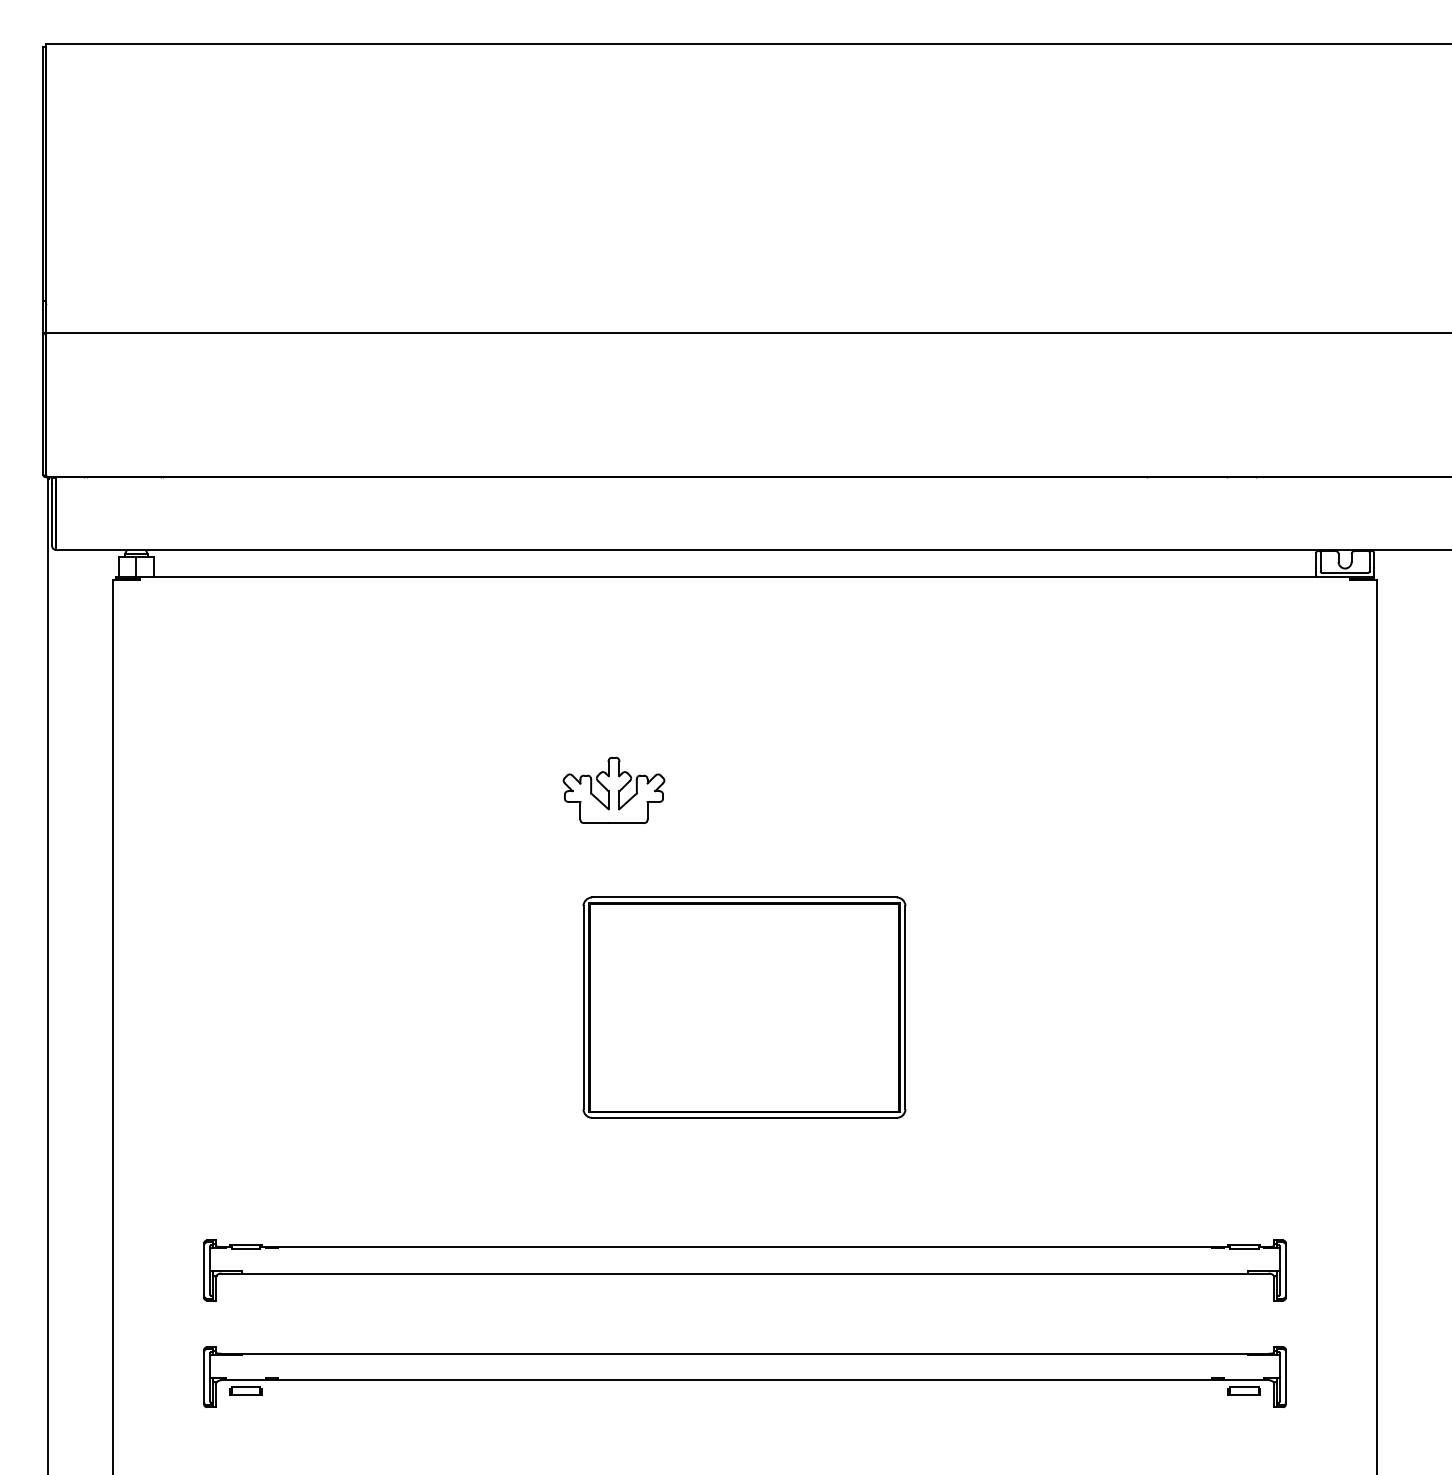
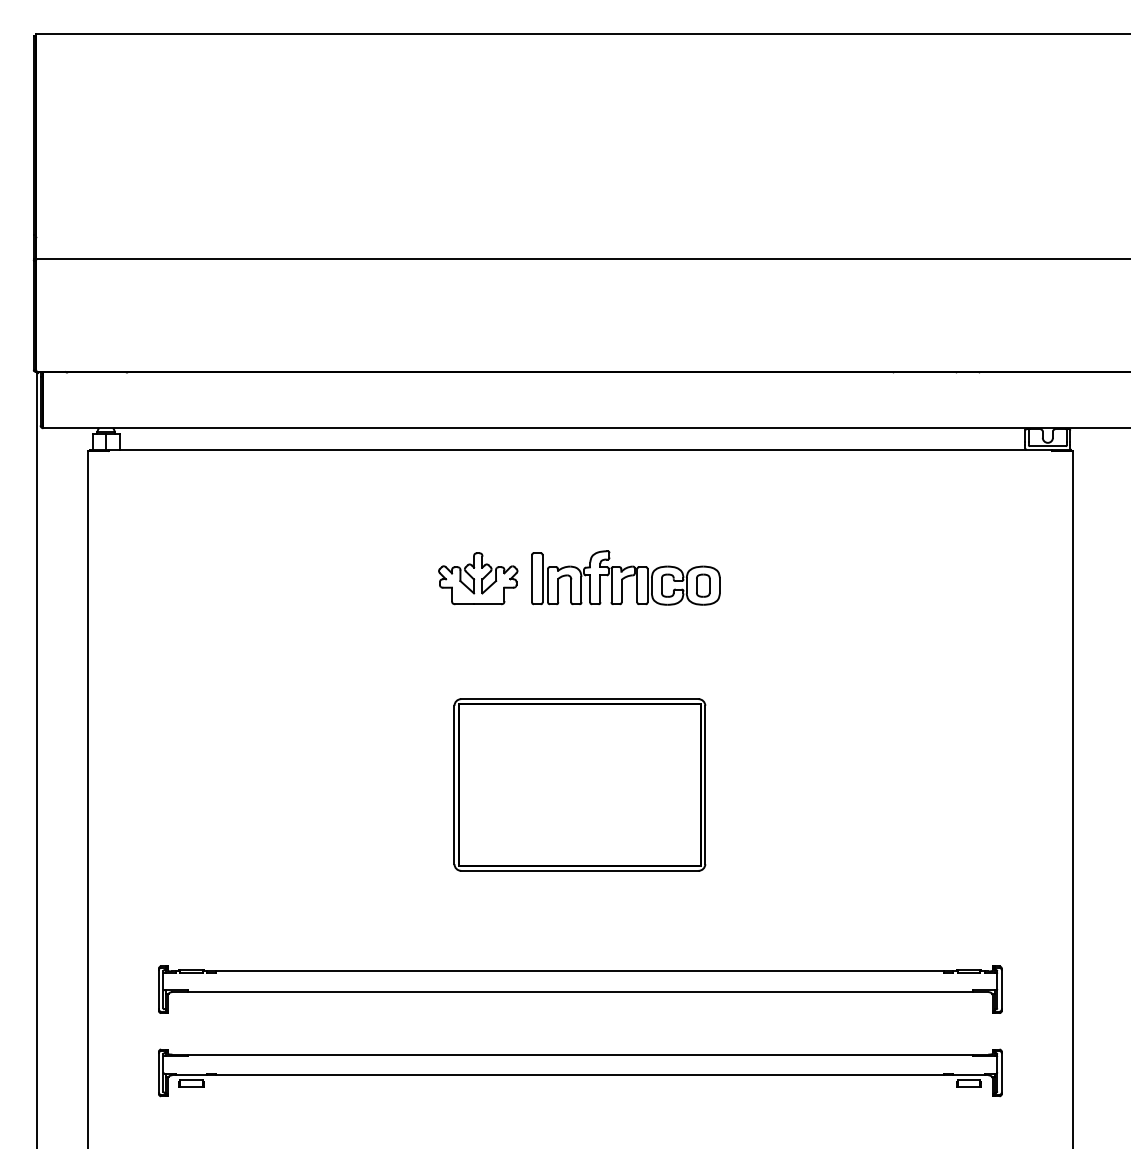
part: (803, 741) -> (625, 577), added
part: (614, 790) -> (478, 578), moved

